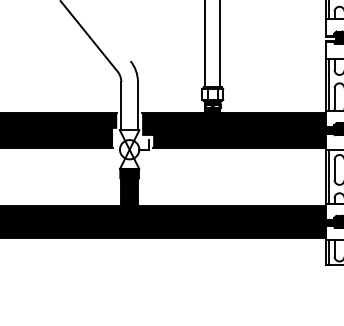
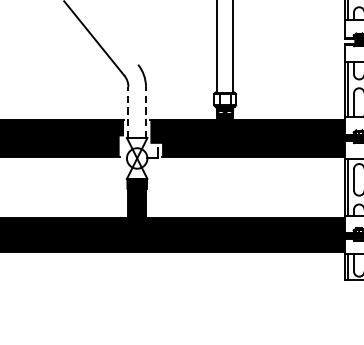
line: (121, 105) -> (128, 111), solid -> dashed
line: (137, 105) -> (145, 111), solid -> dashed

